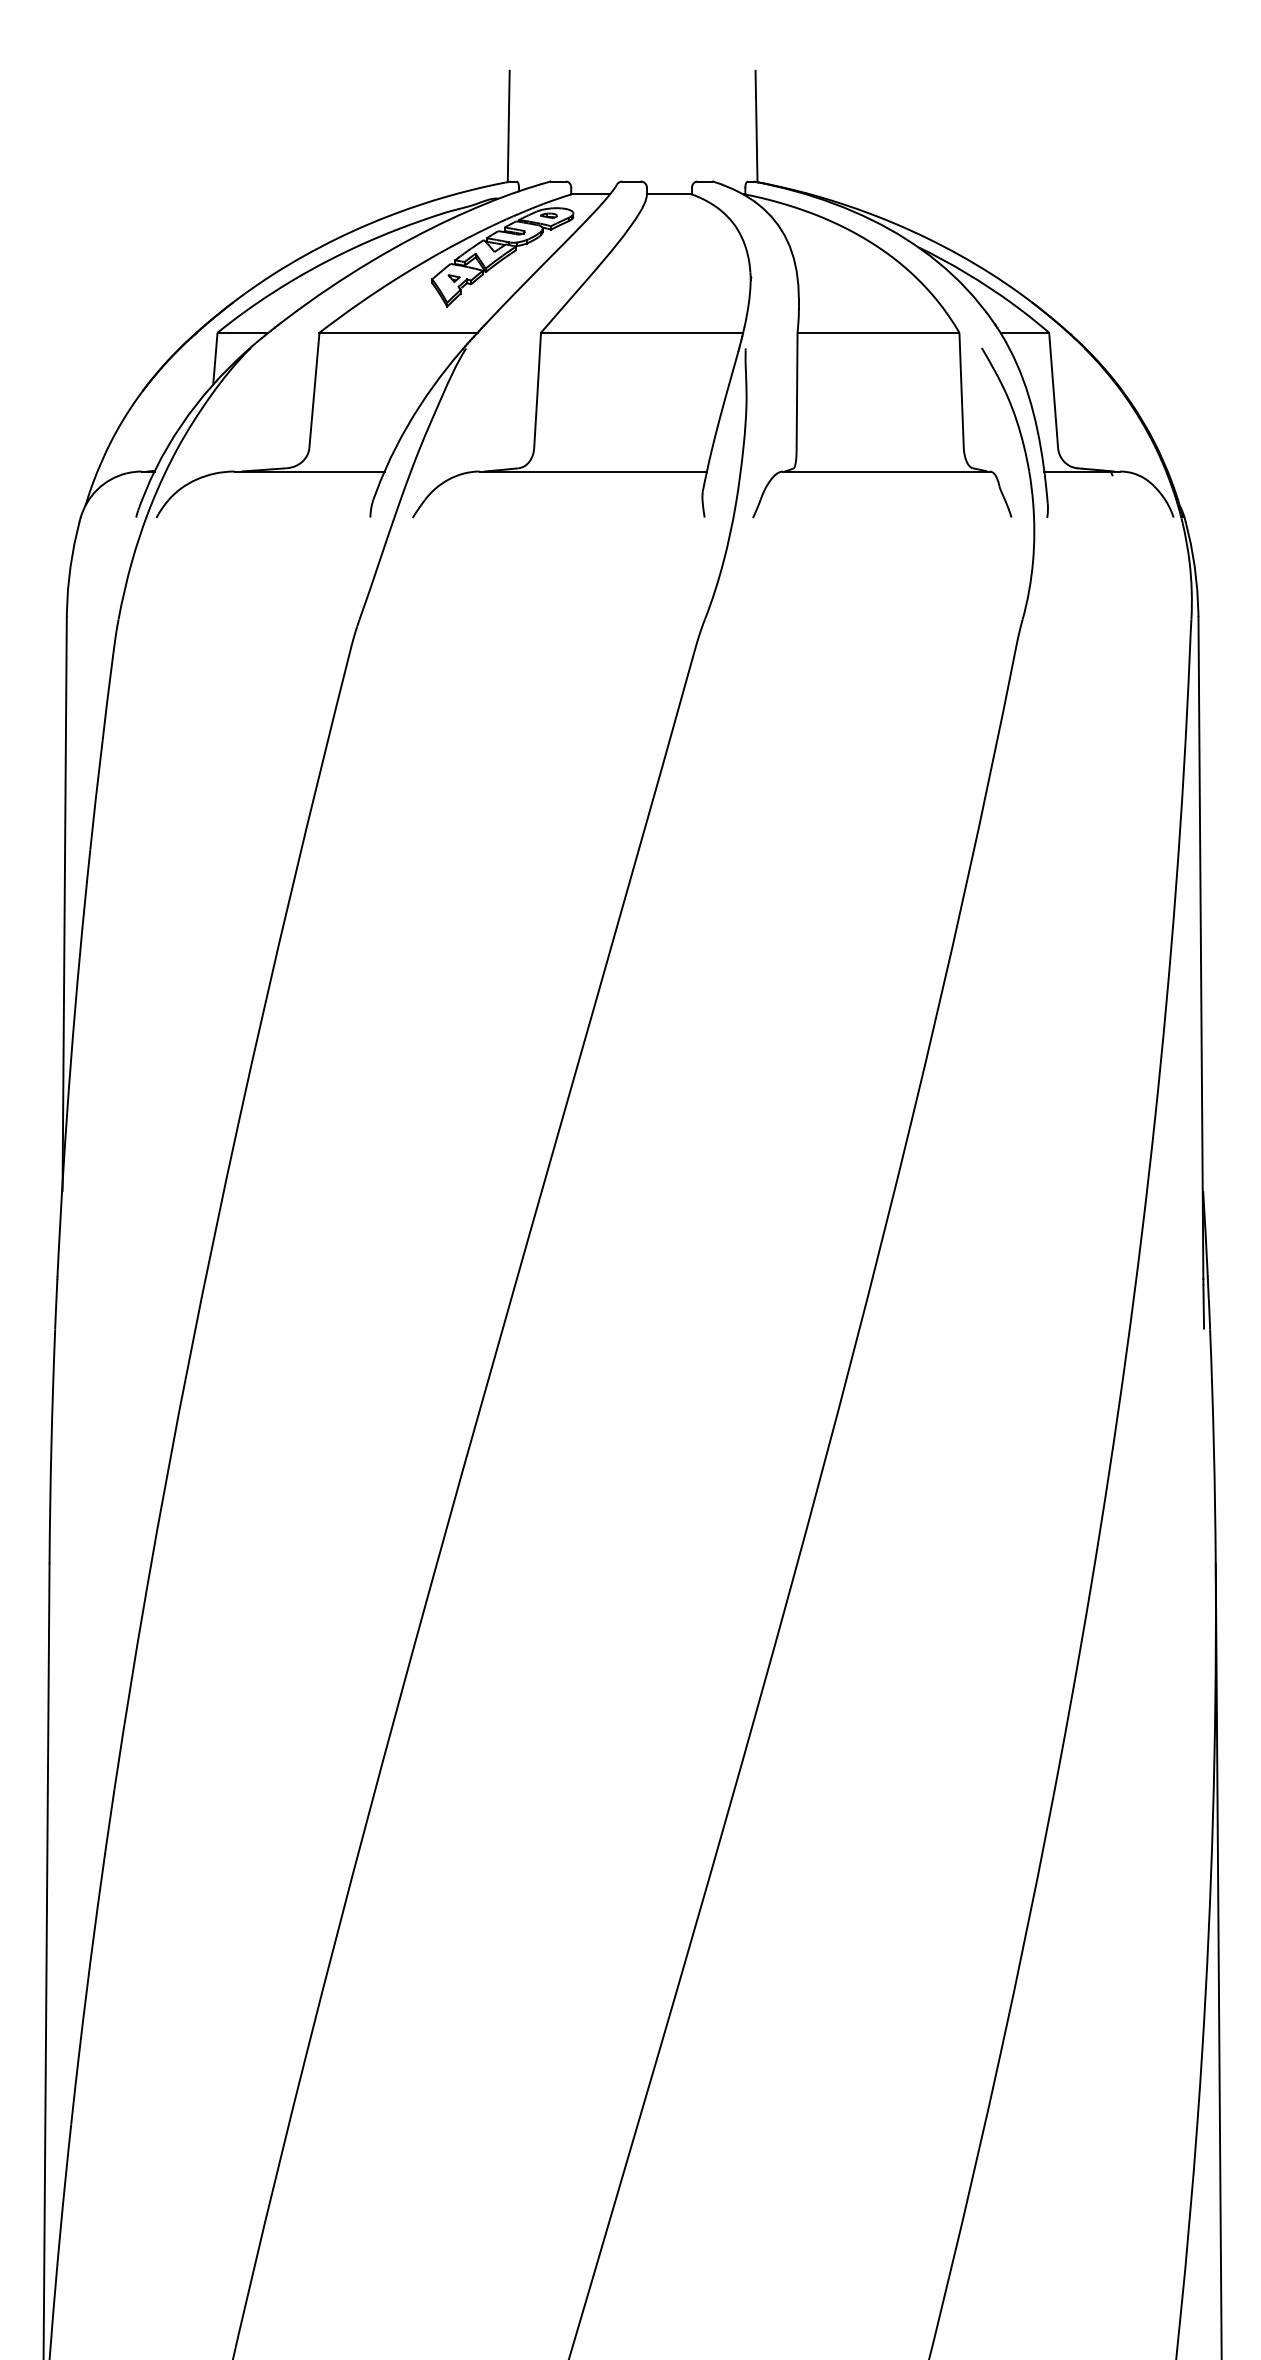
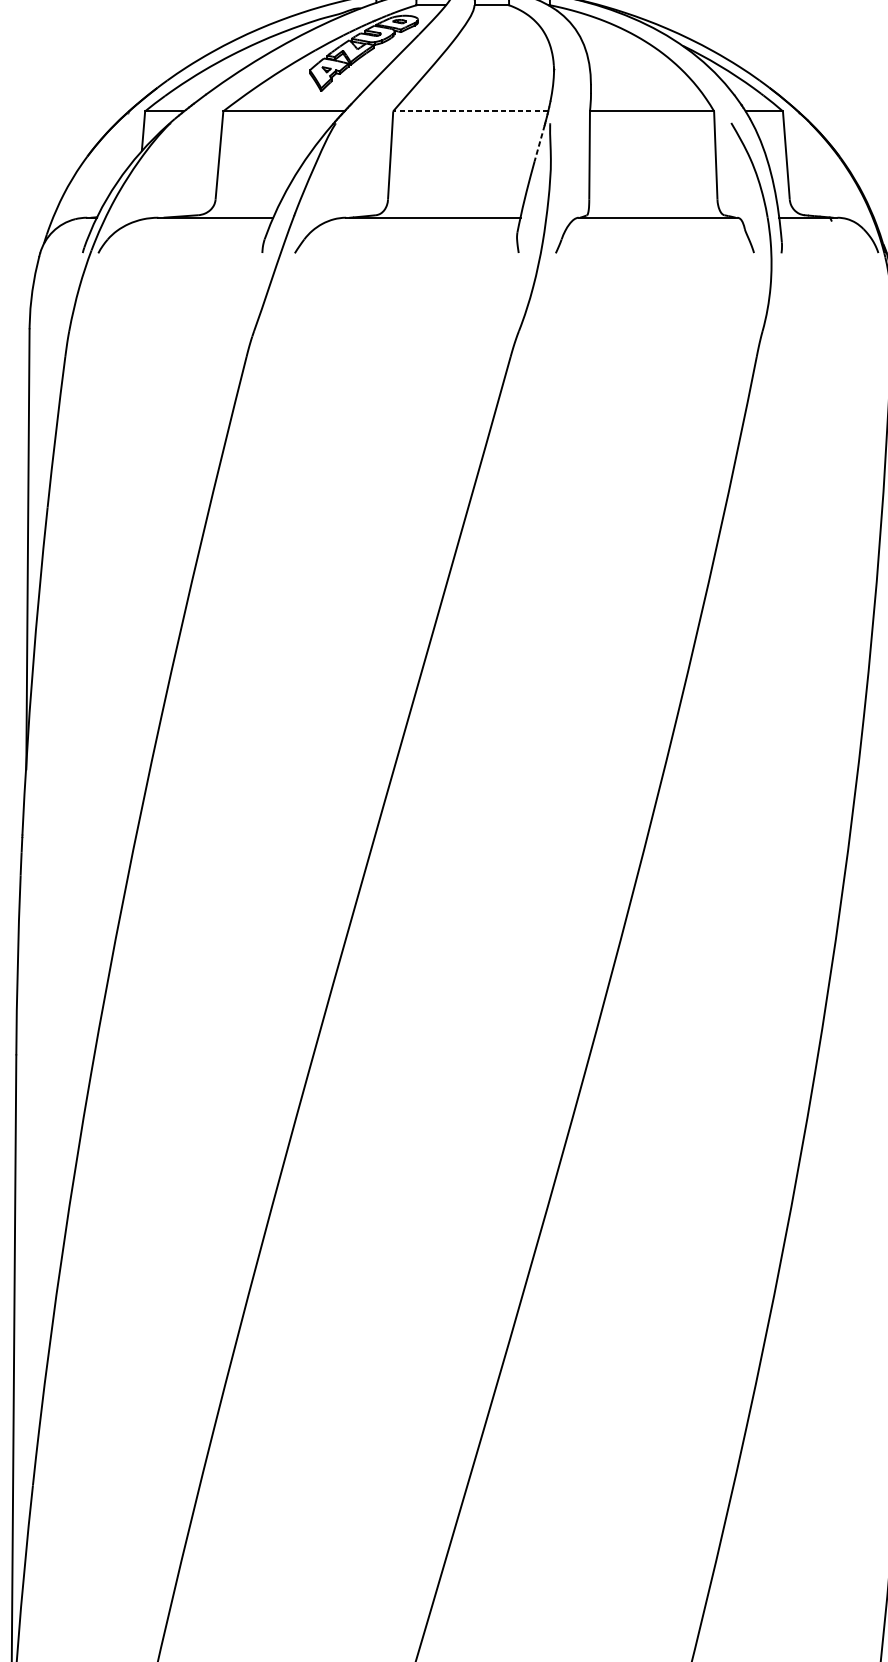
line: (641, 332) -> (470, 111), solid -> dashed
line: (732, 374) -> (540, 143), solid -> dashed

